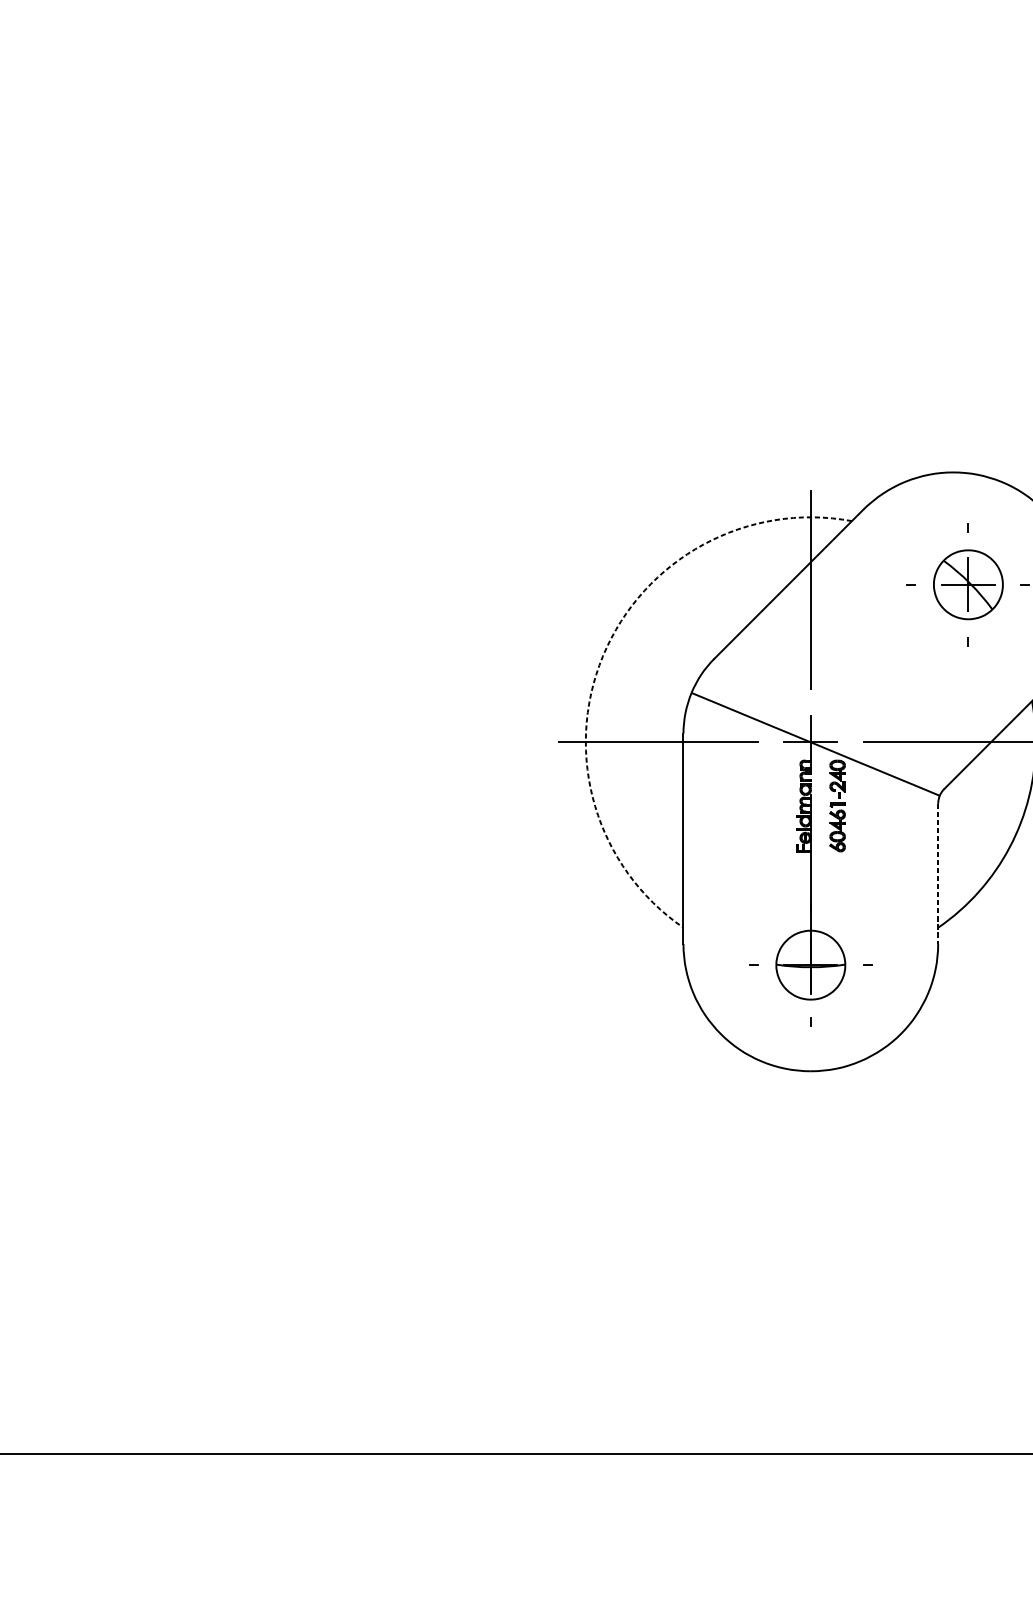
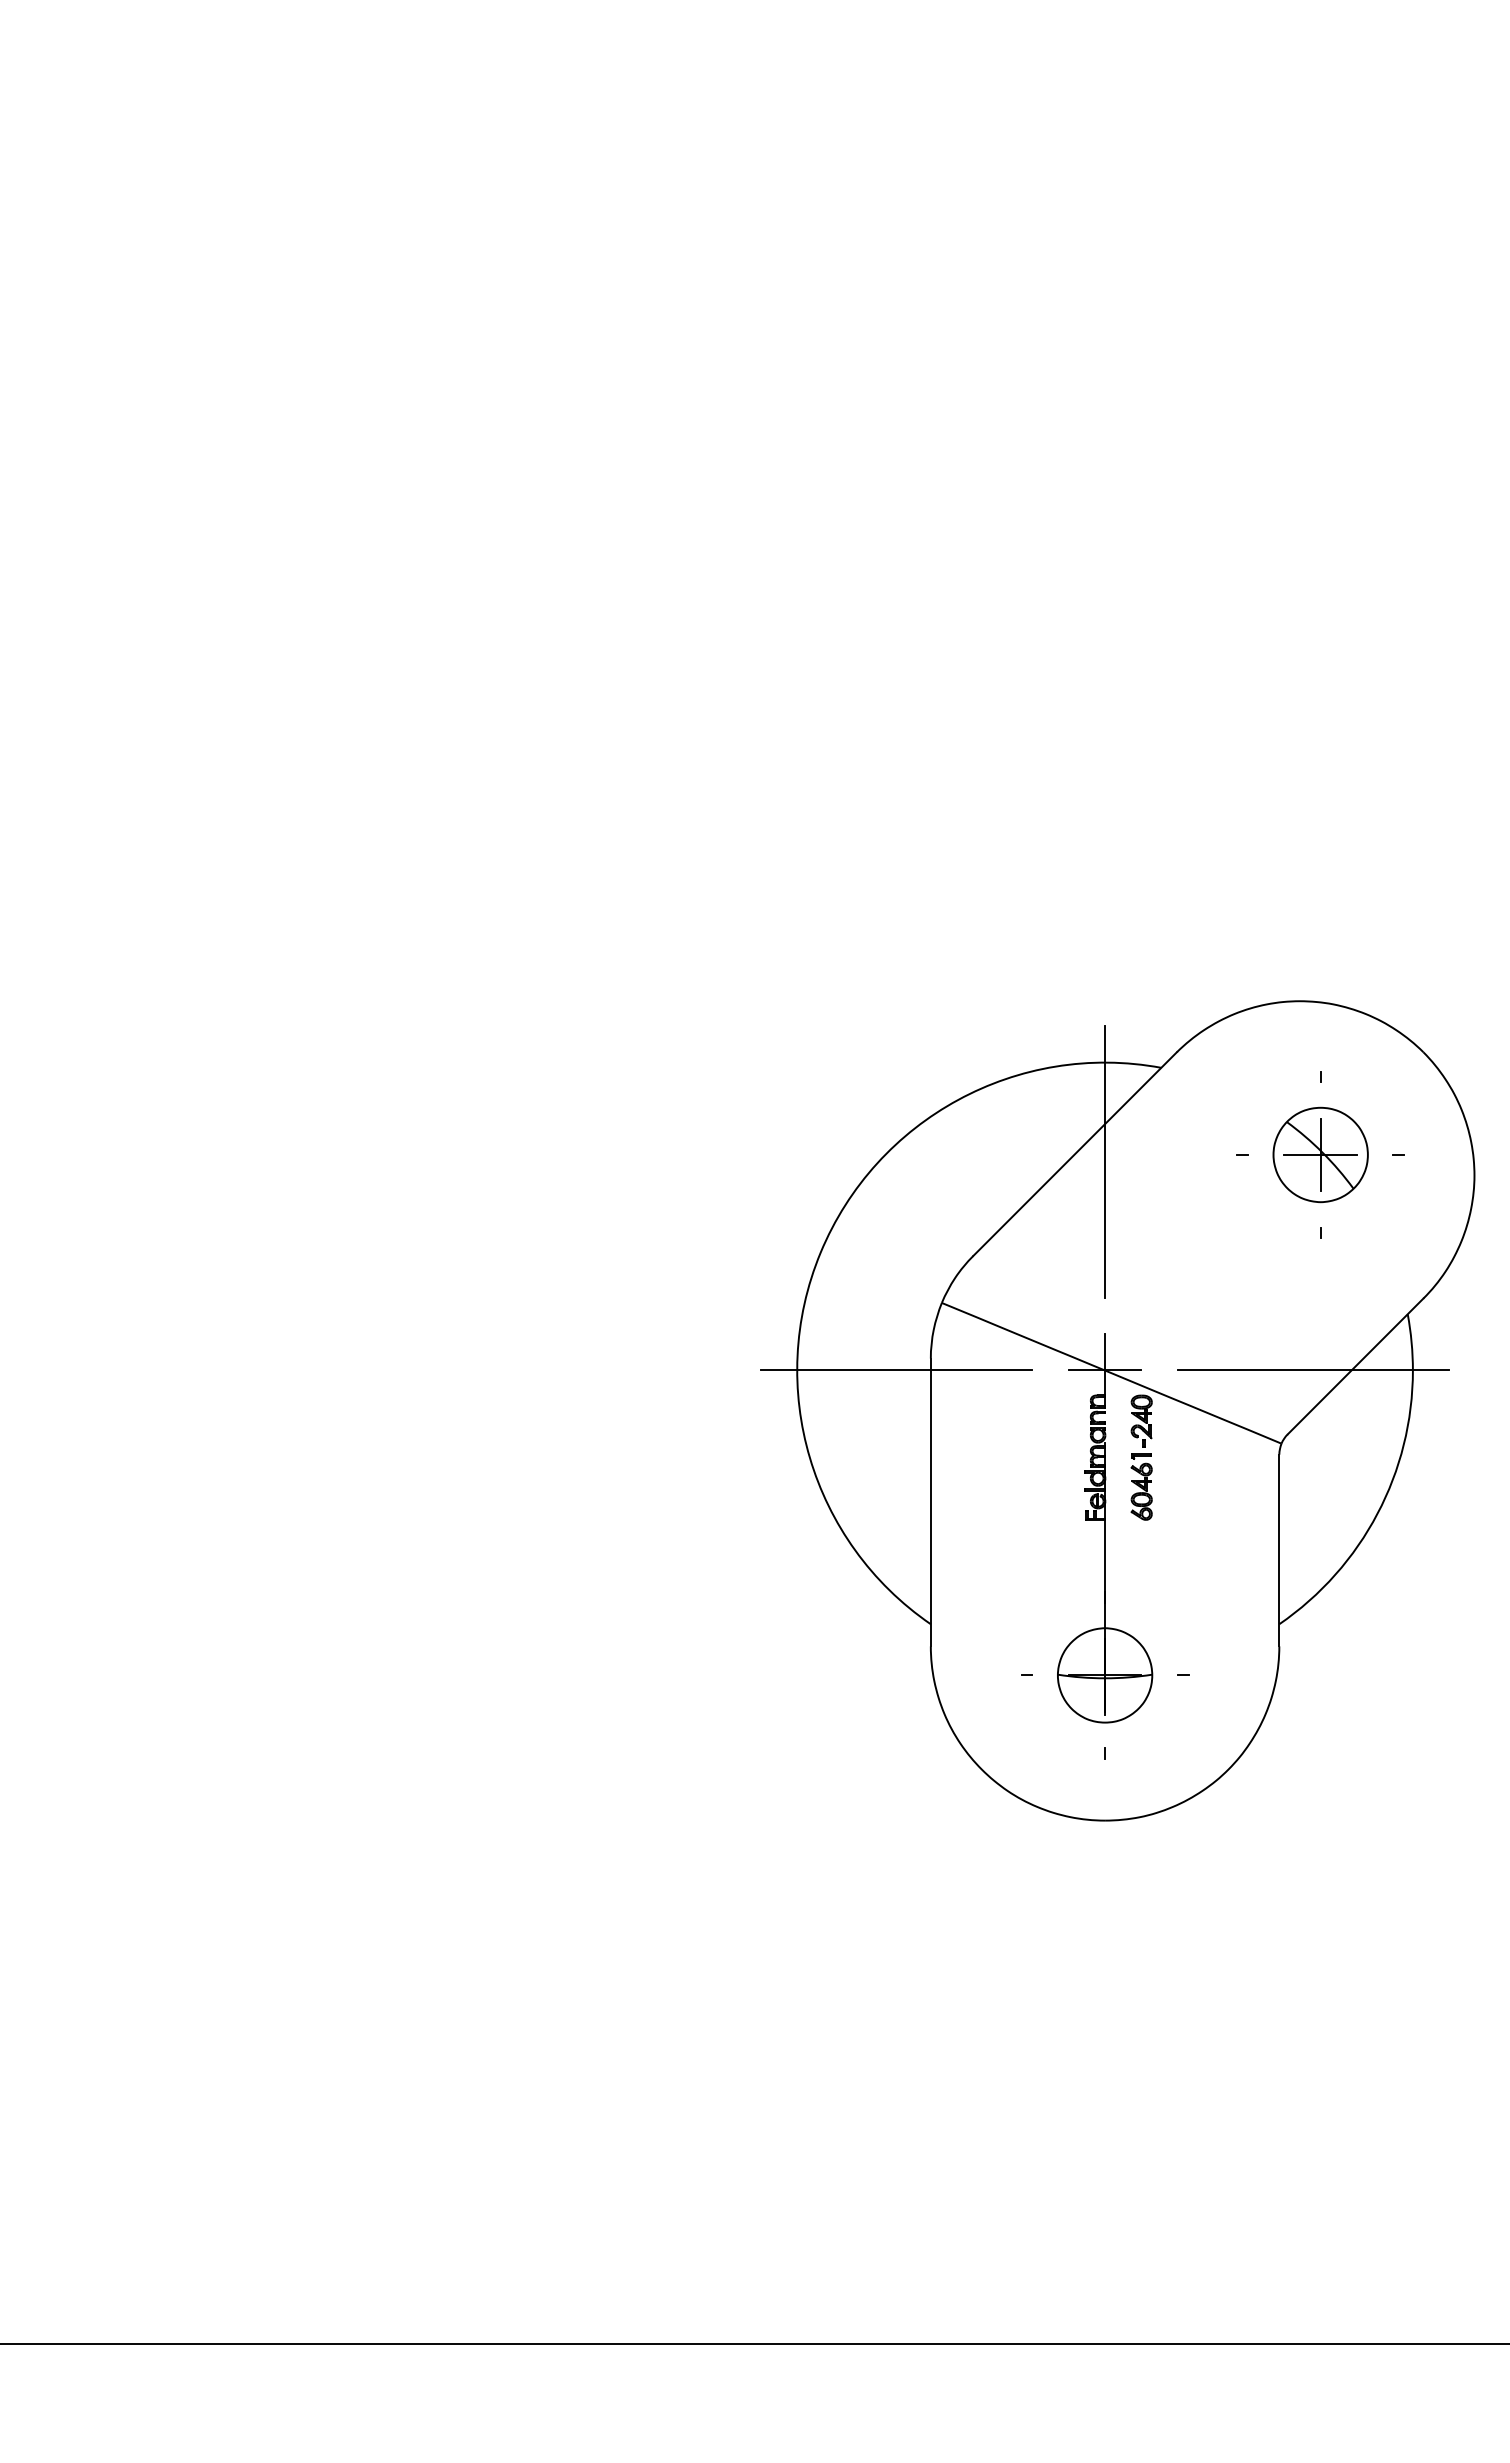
arc: (602, 656) -> (820, 1252), dashed -> solid
line: (938, 873) -> (1279, 1550), dashed -> solid

